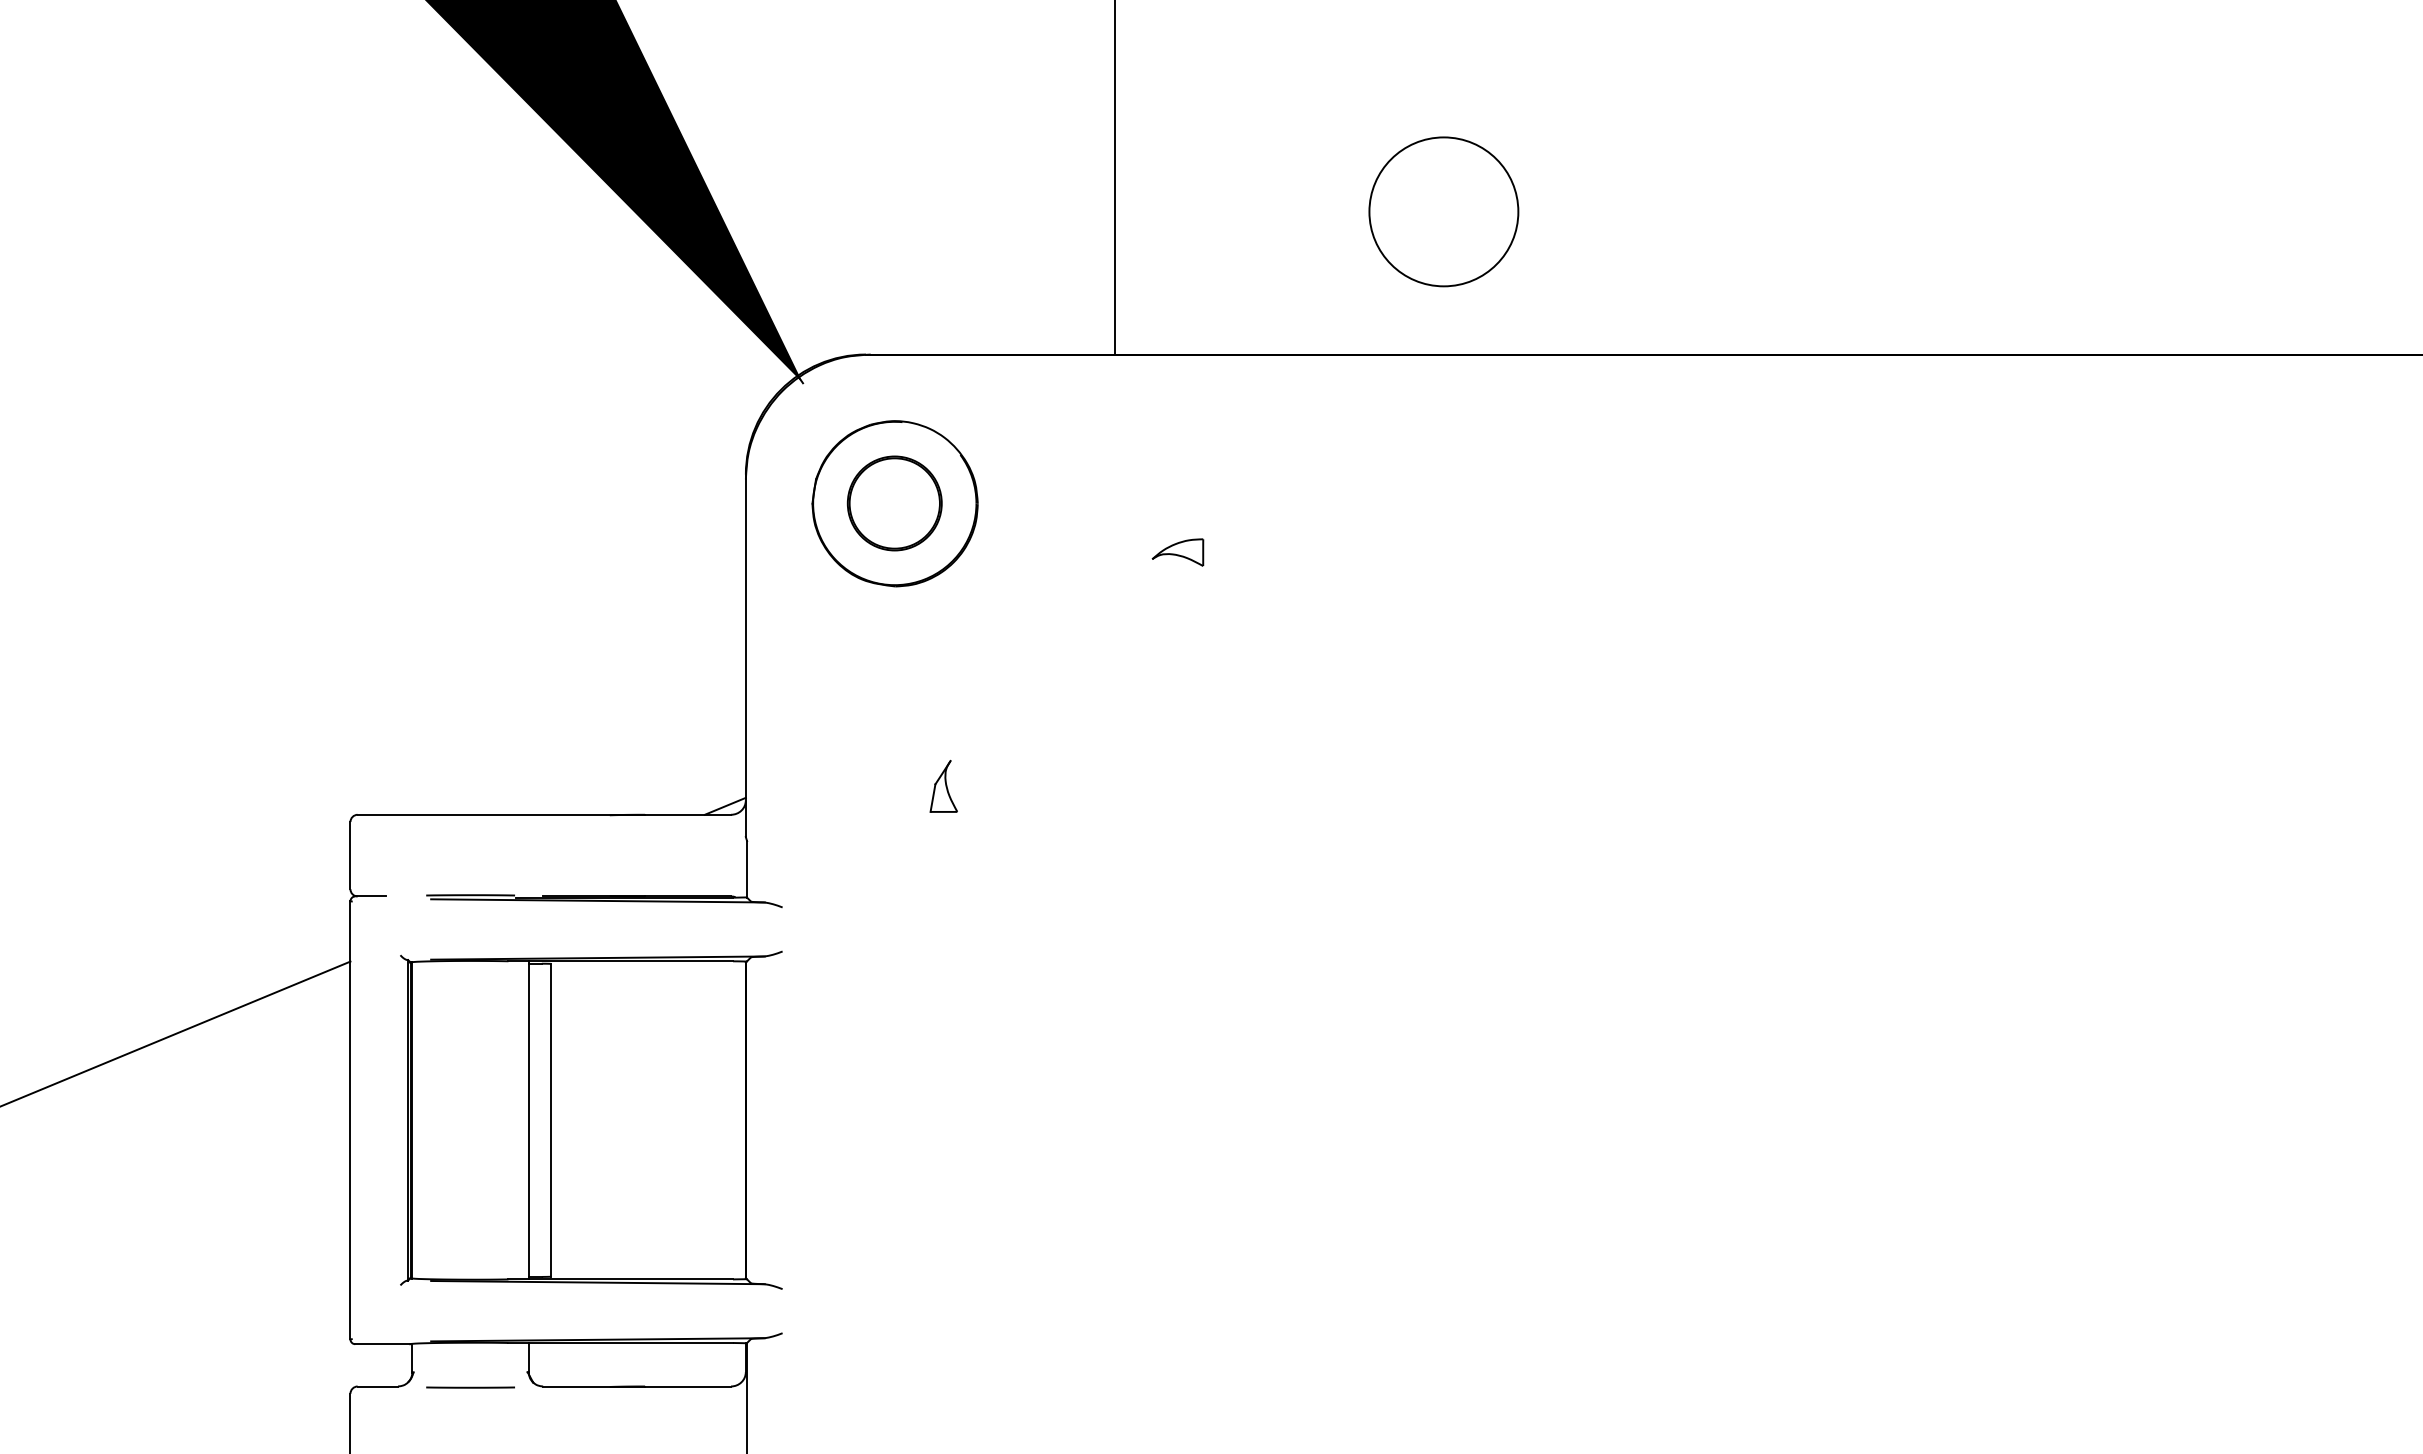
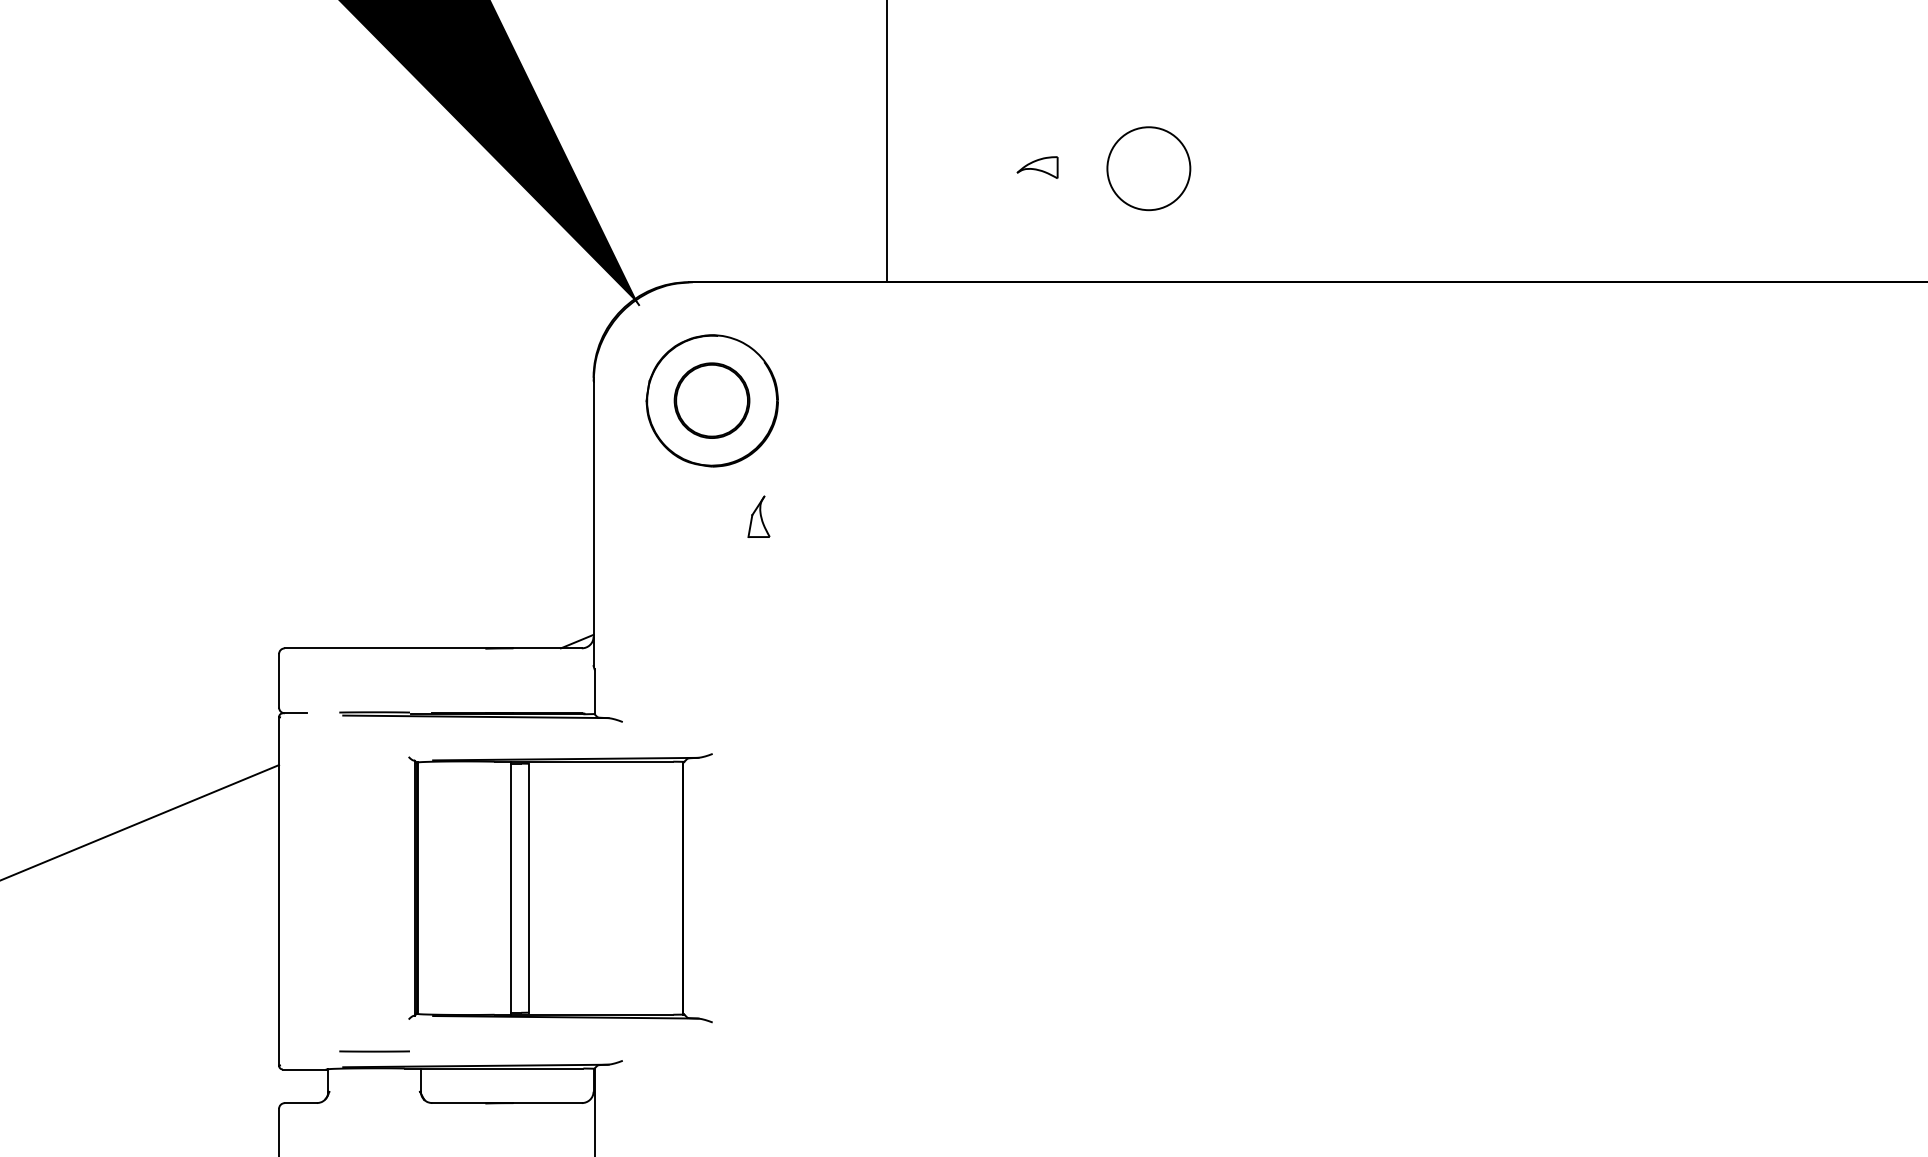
circle: (1443, 211) -> (1148, 168), size x0.7
part: (1177, 552) -> (1037, 167), moved
part: (943, 786) -> (758, 516), moved
part: (591, 1119) -> (560, 887), moved
line: (470, 1387) -> (374, 1051), moved

